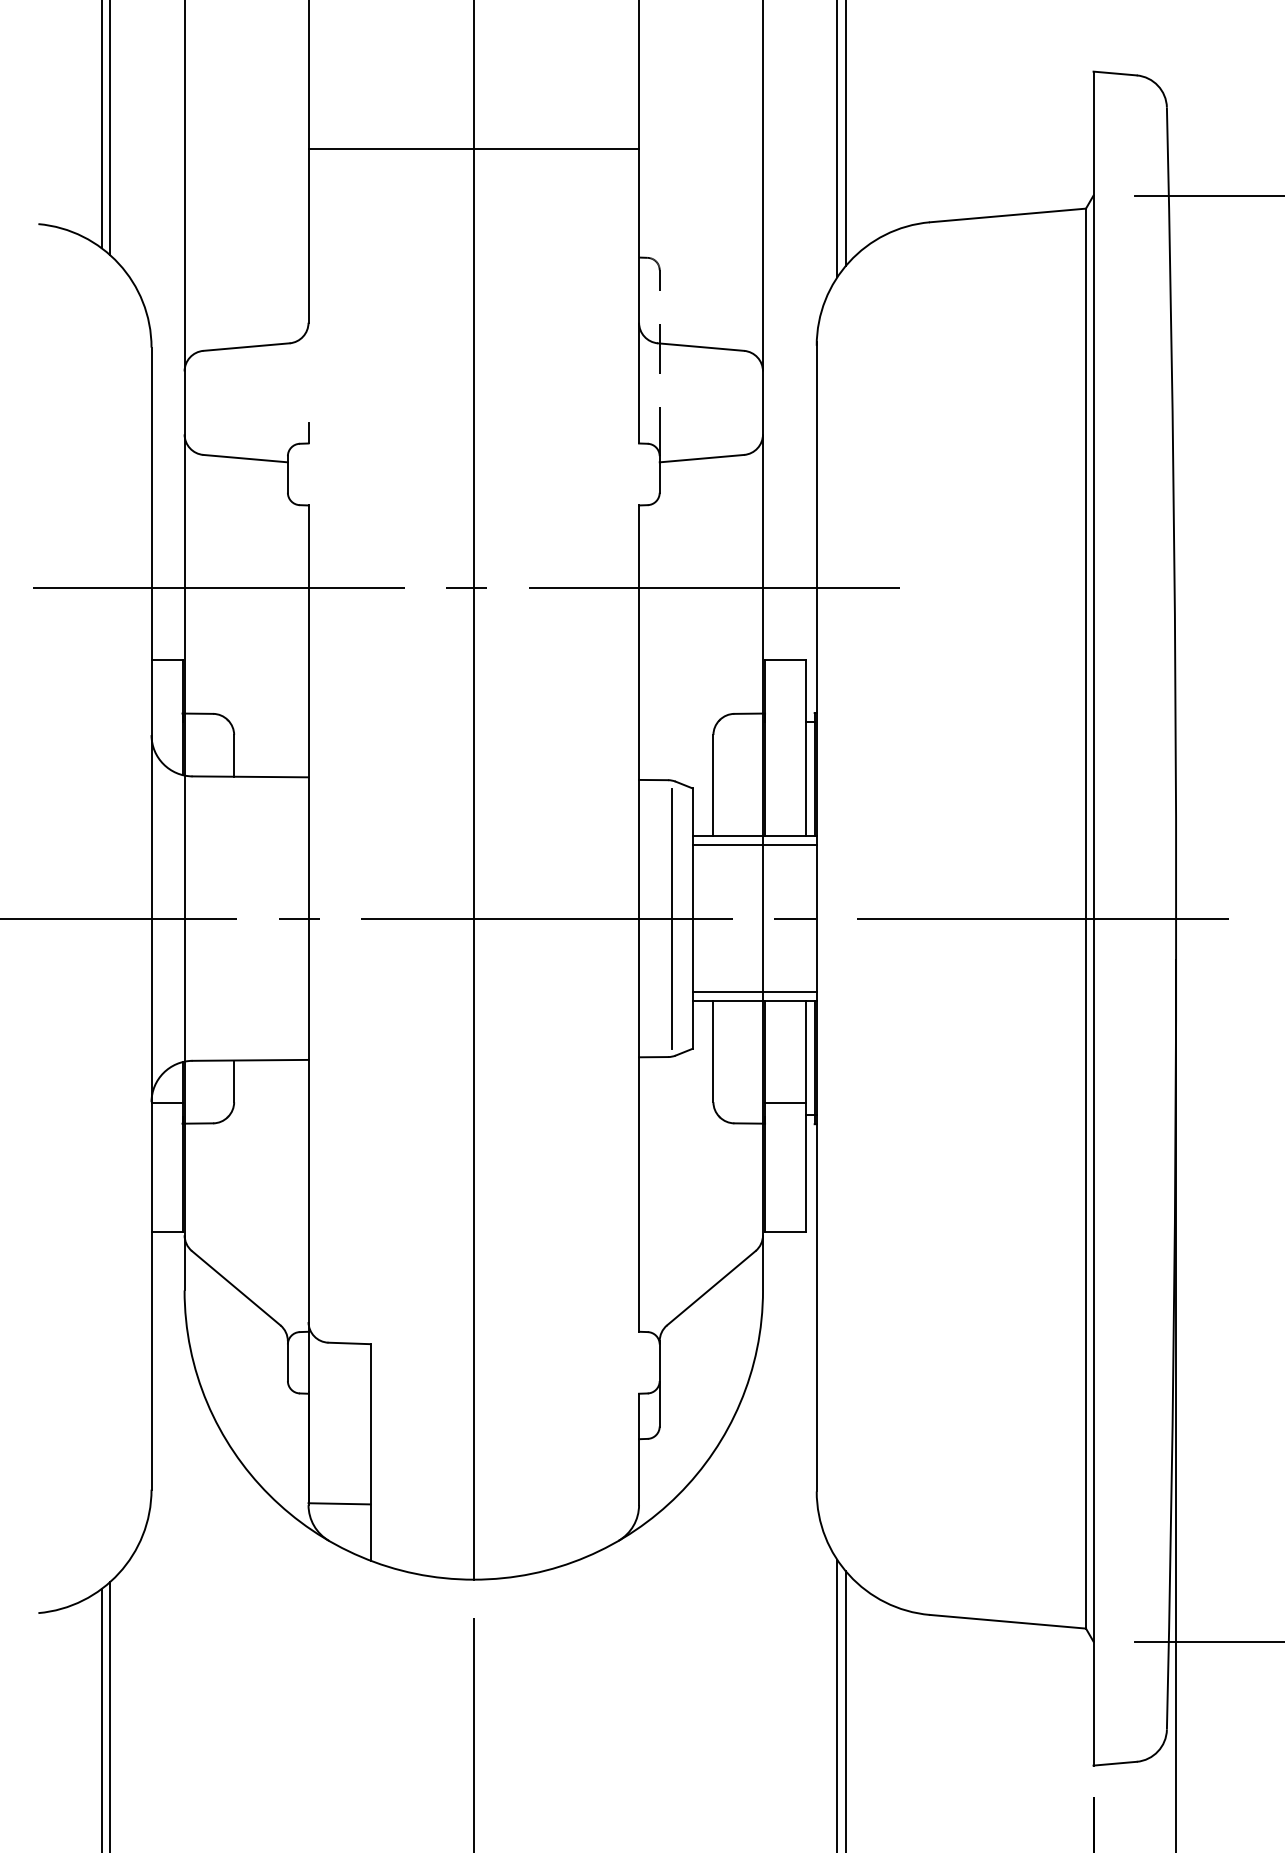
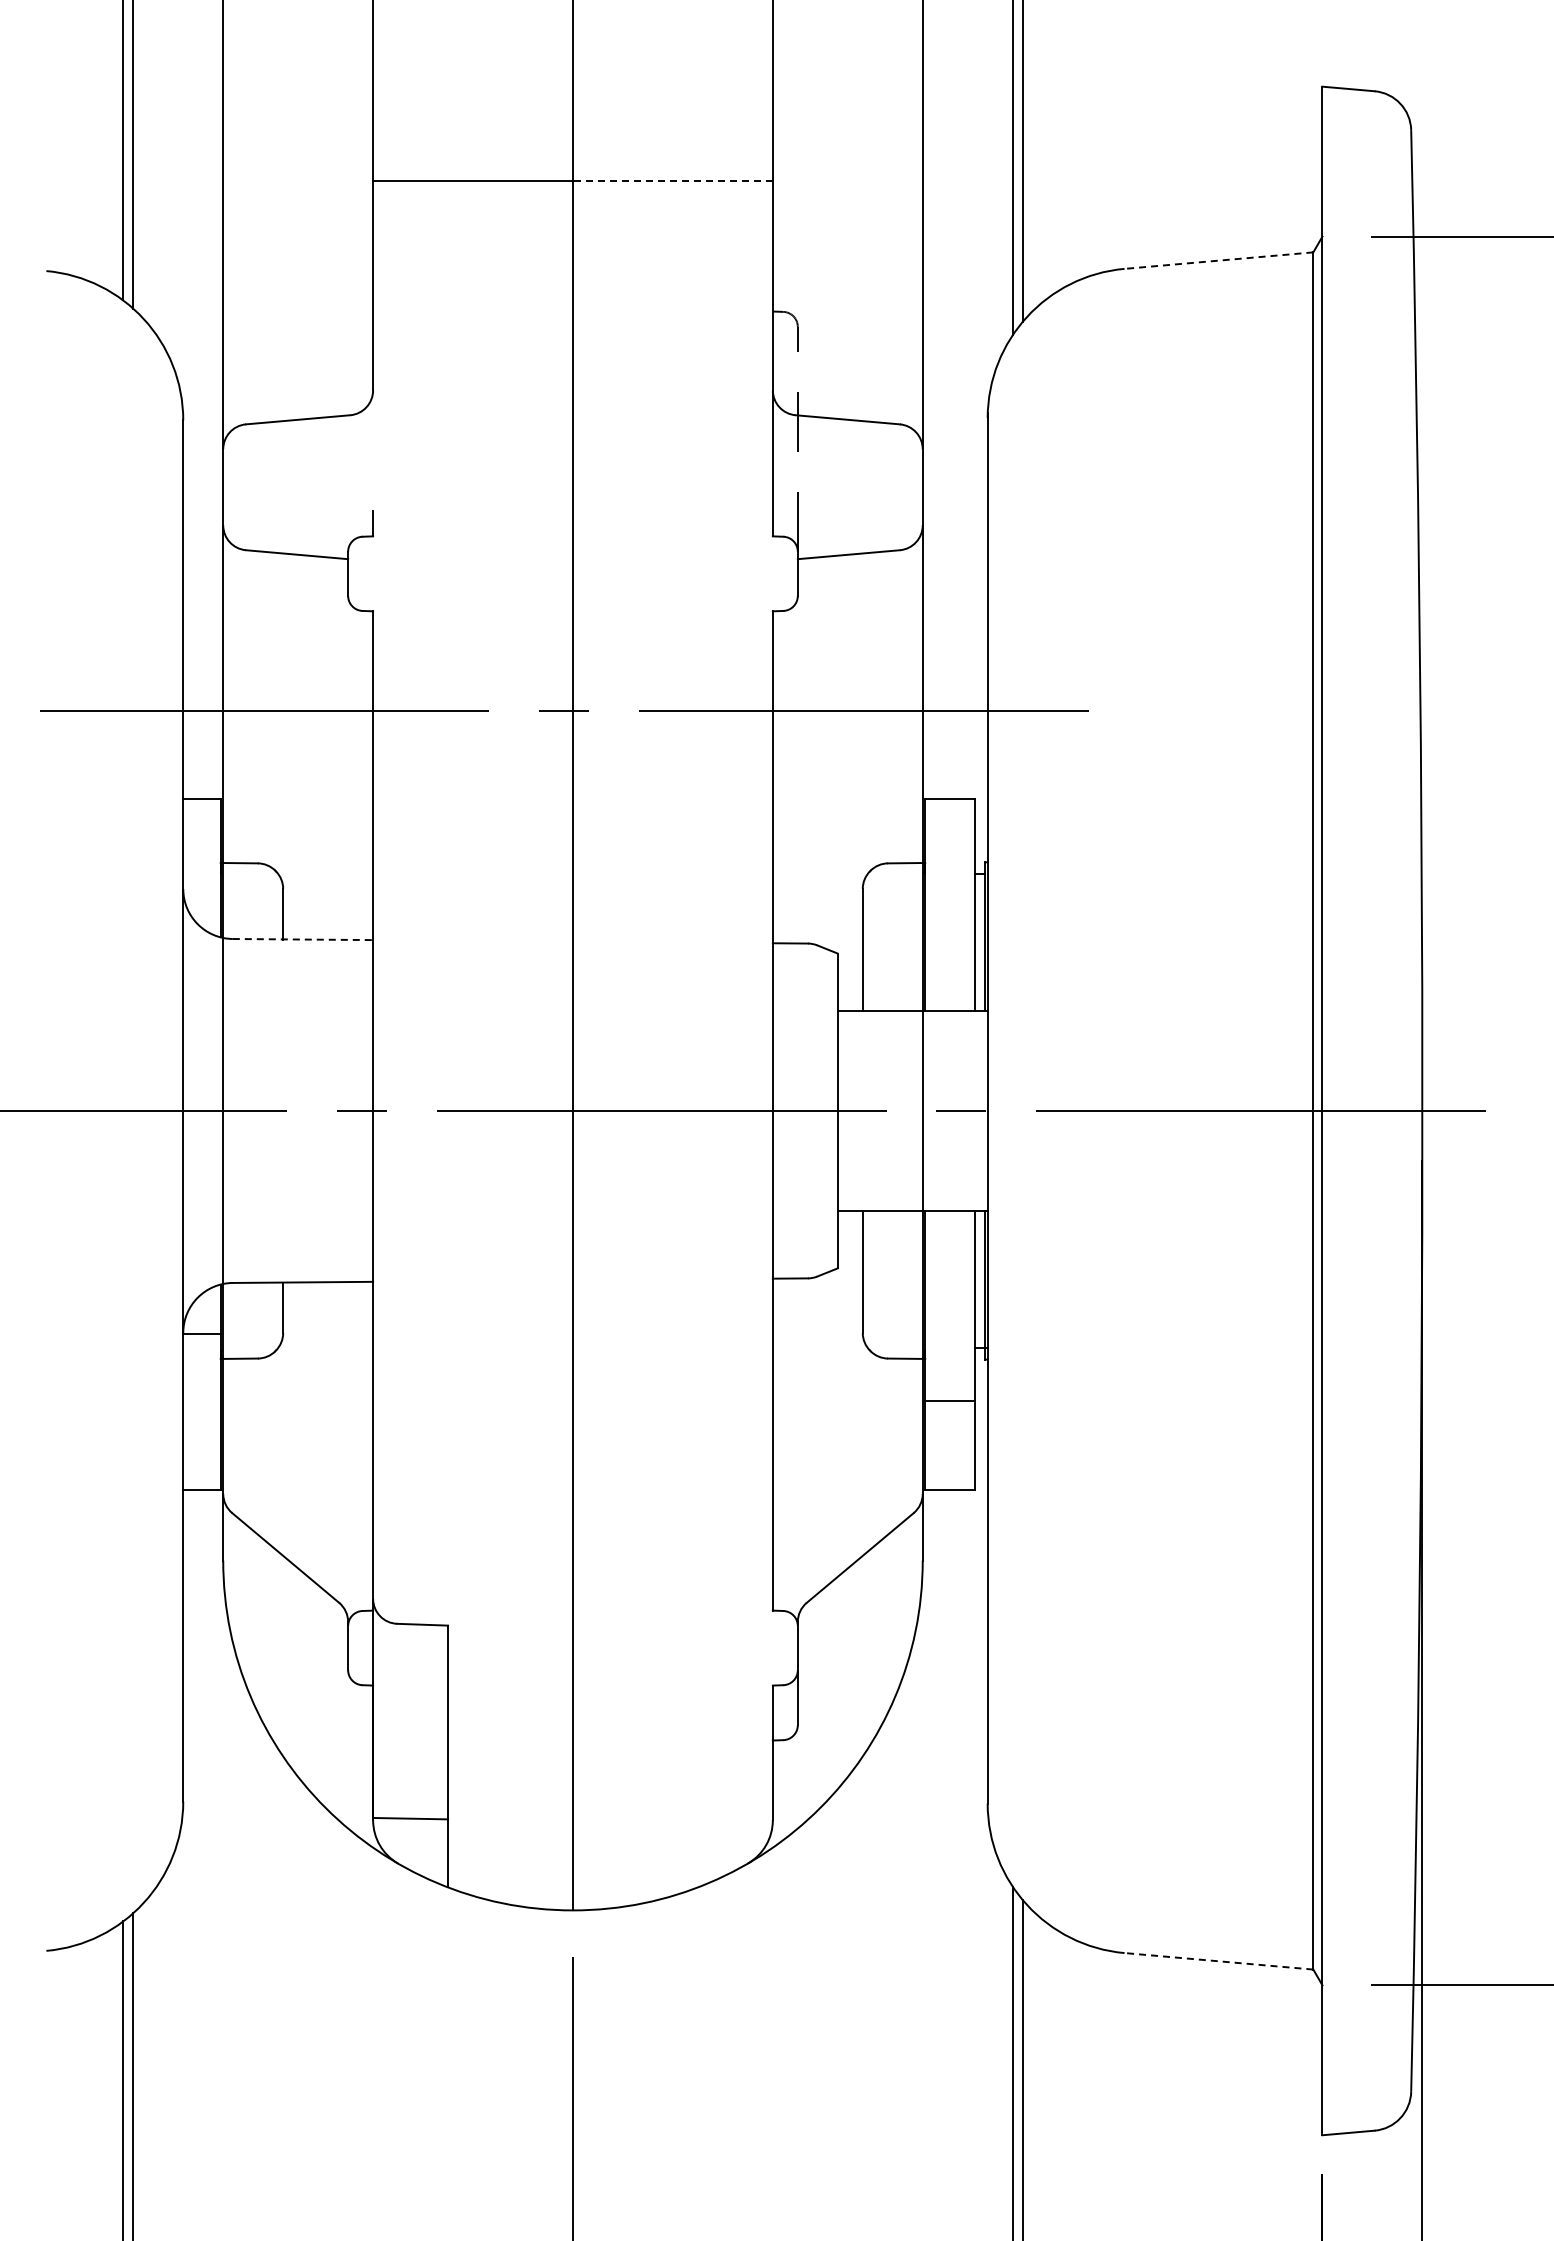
line: (556, 149) -> (672, 180), solid -> dashed
line: (1007, 215) -> (1218, 260), solid -> dashed
line: (250, 776) -> (303, 939), solid -> dashed
line: (754, 845) -> (912, 1022), removed
line: (671, 918) -> (812, 1110), removed
line: (754, 991) -> (912, 1199), removed
line: (785, 1102) -> (950, 1400), moved
line: (1007, 1621) -> (1218, 1961), solid -> dashed

